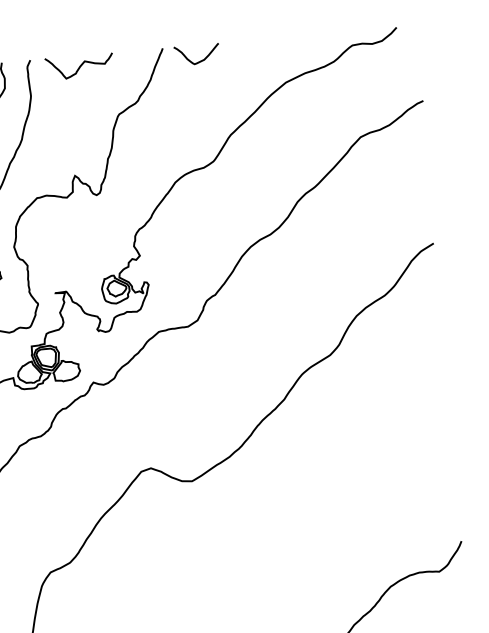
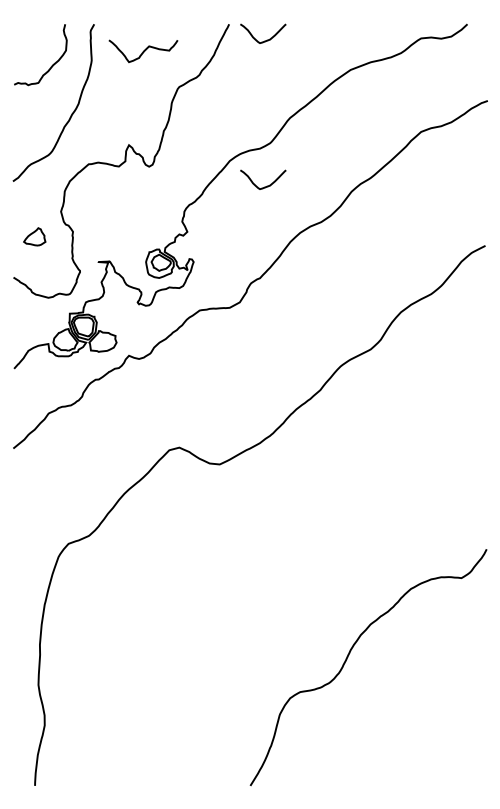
curve: (79, 66) -> (143, 51), moved
curve: (211, 204) -> (264, 186), added

